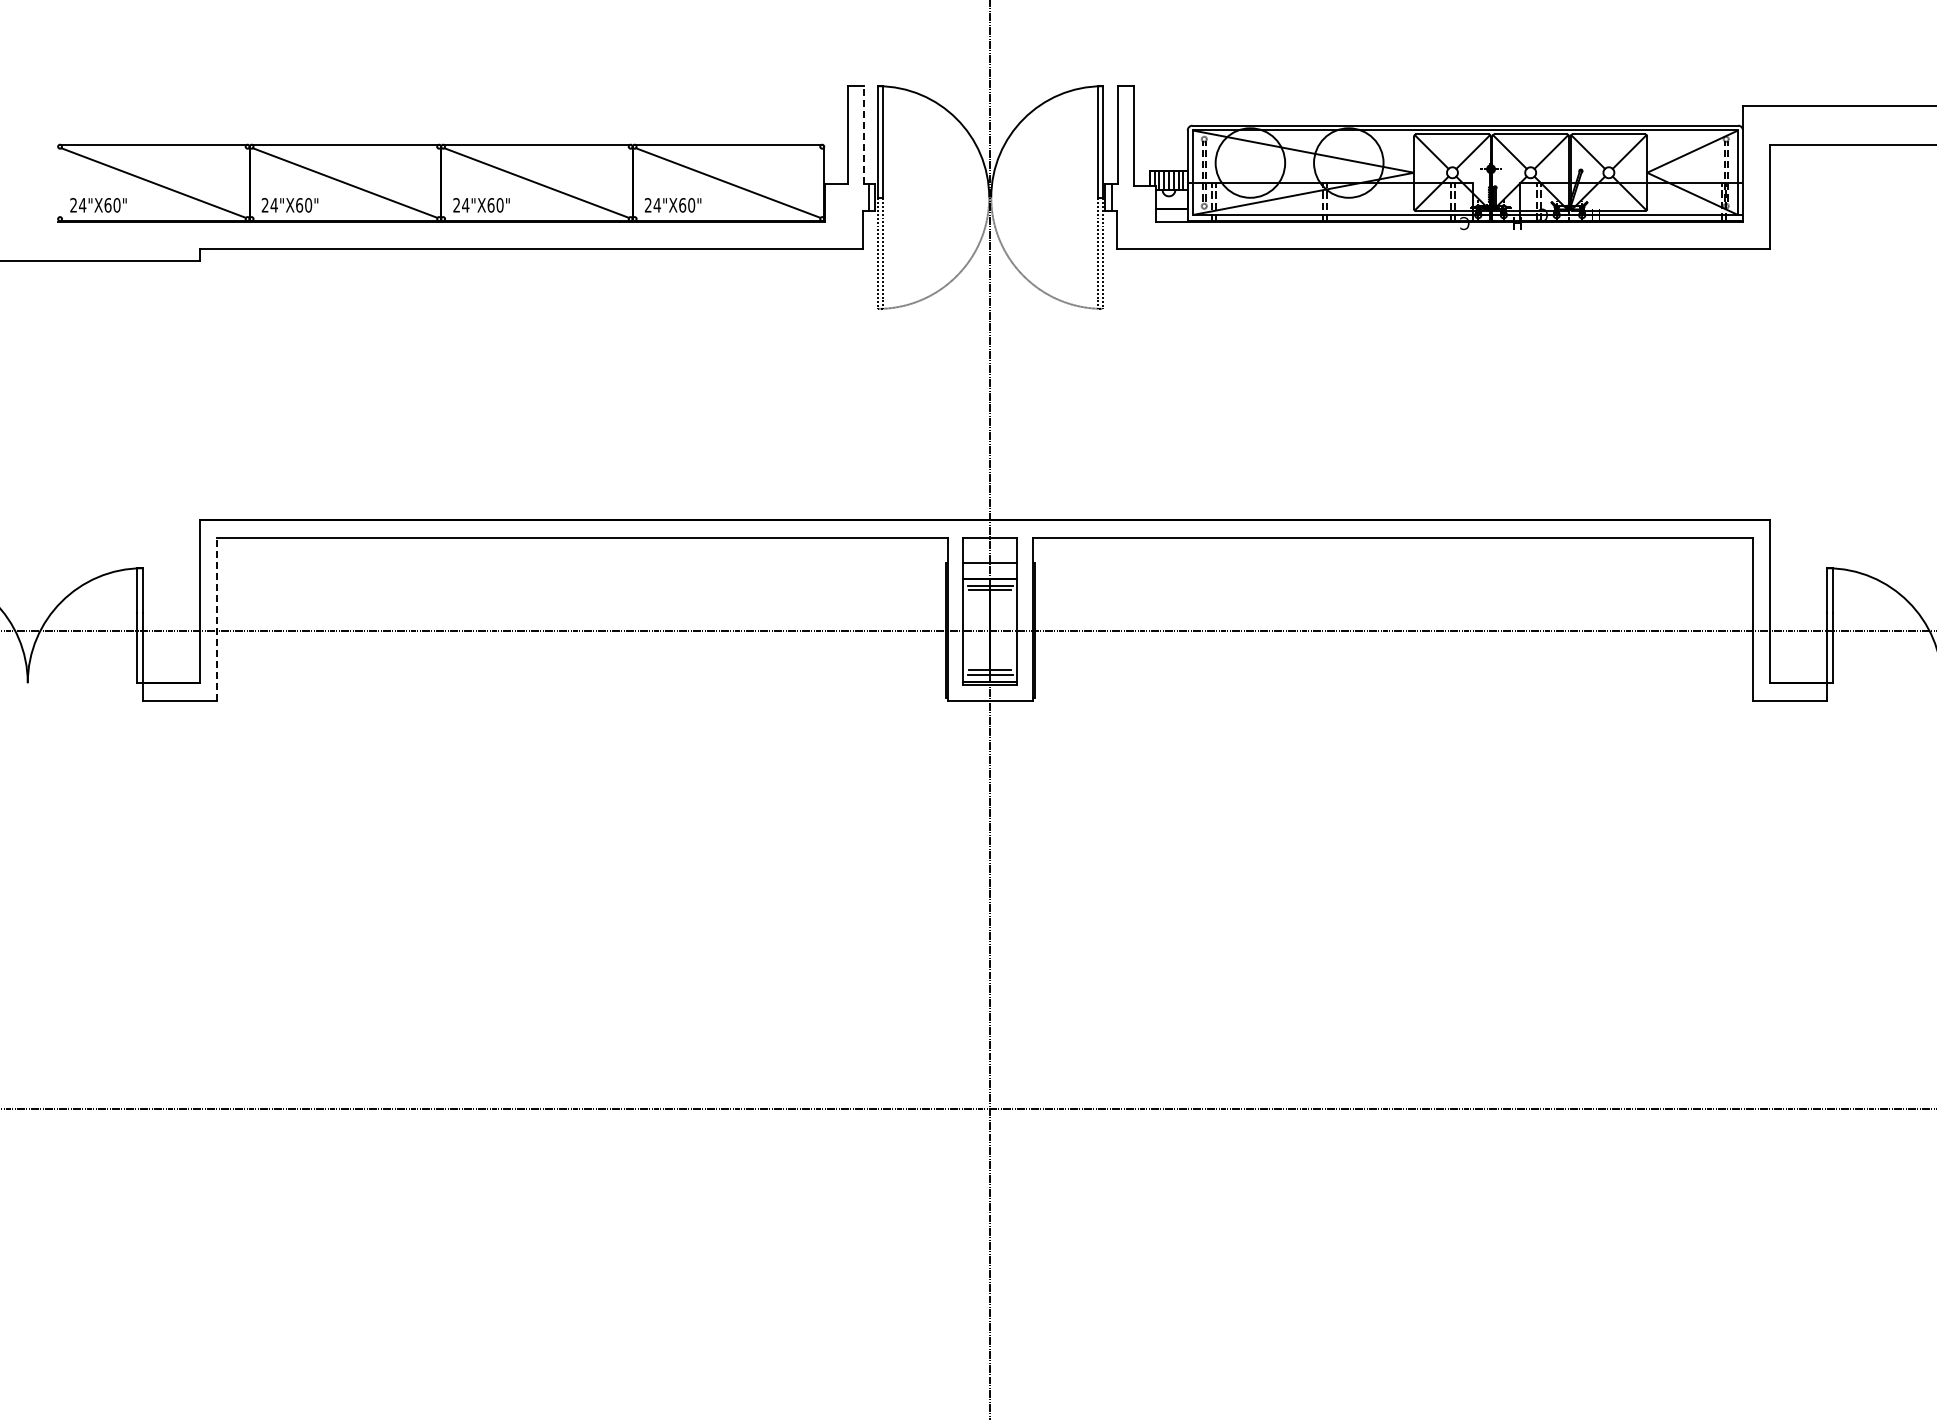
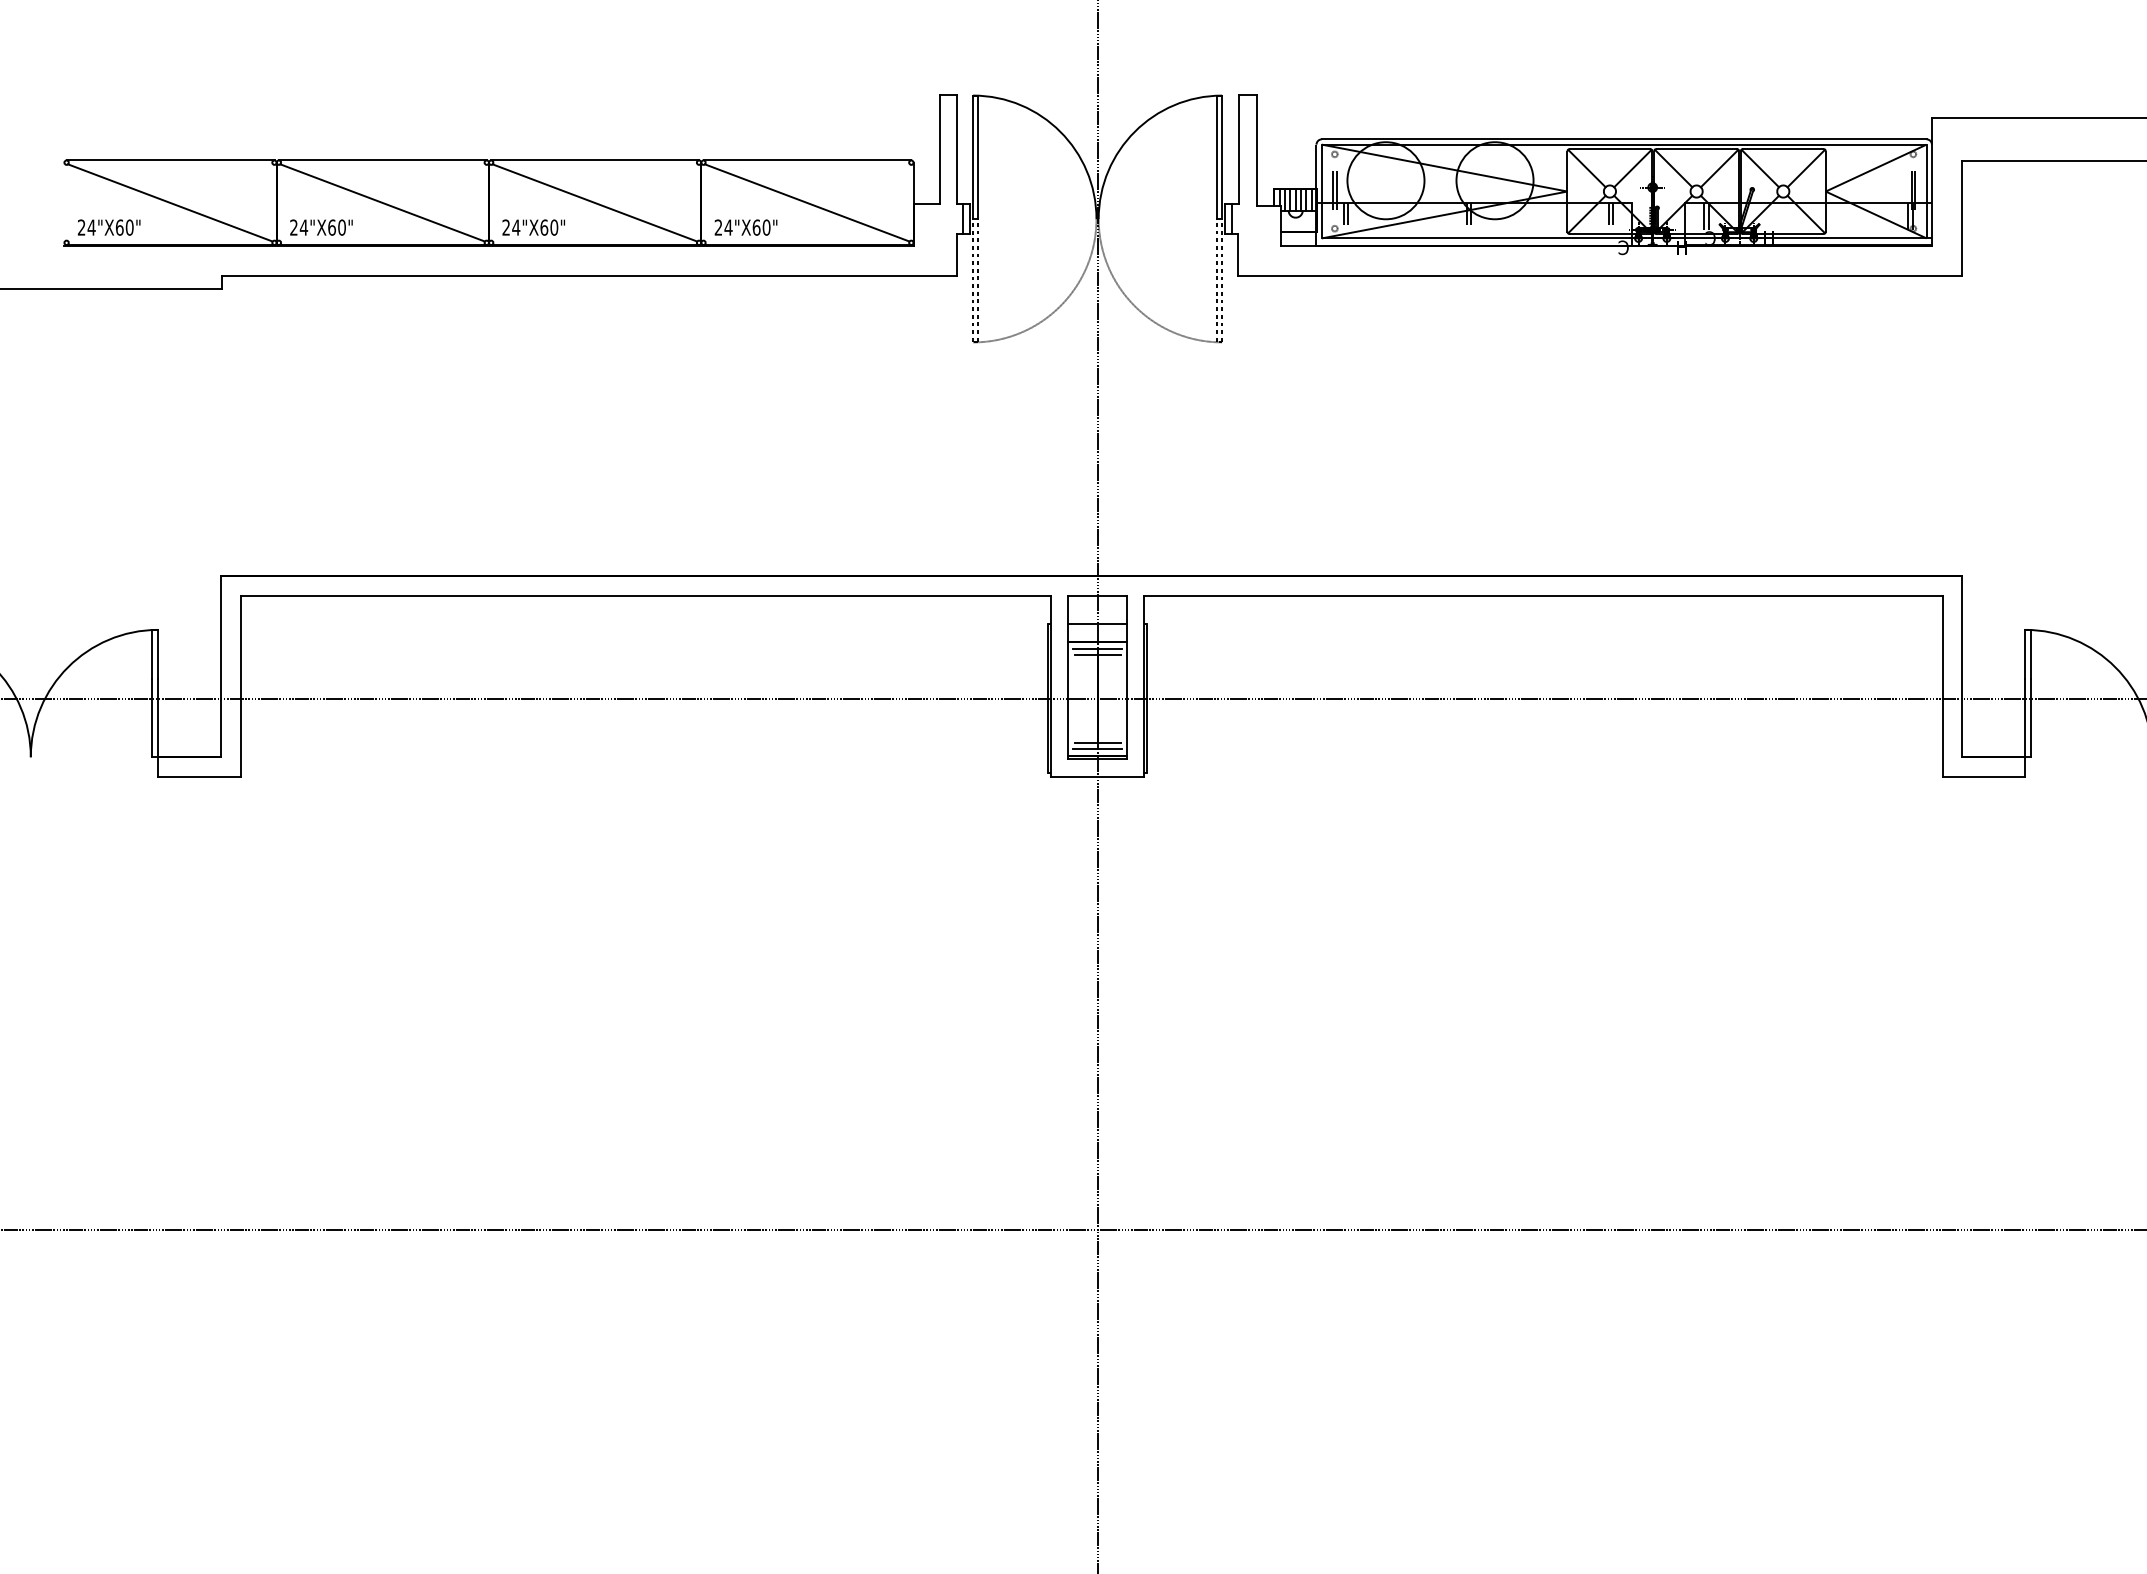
line: (863, 134) -> (957, 149), dashed -> solid
line: (217, 619) -> (241, 686), dashed -> solid

